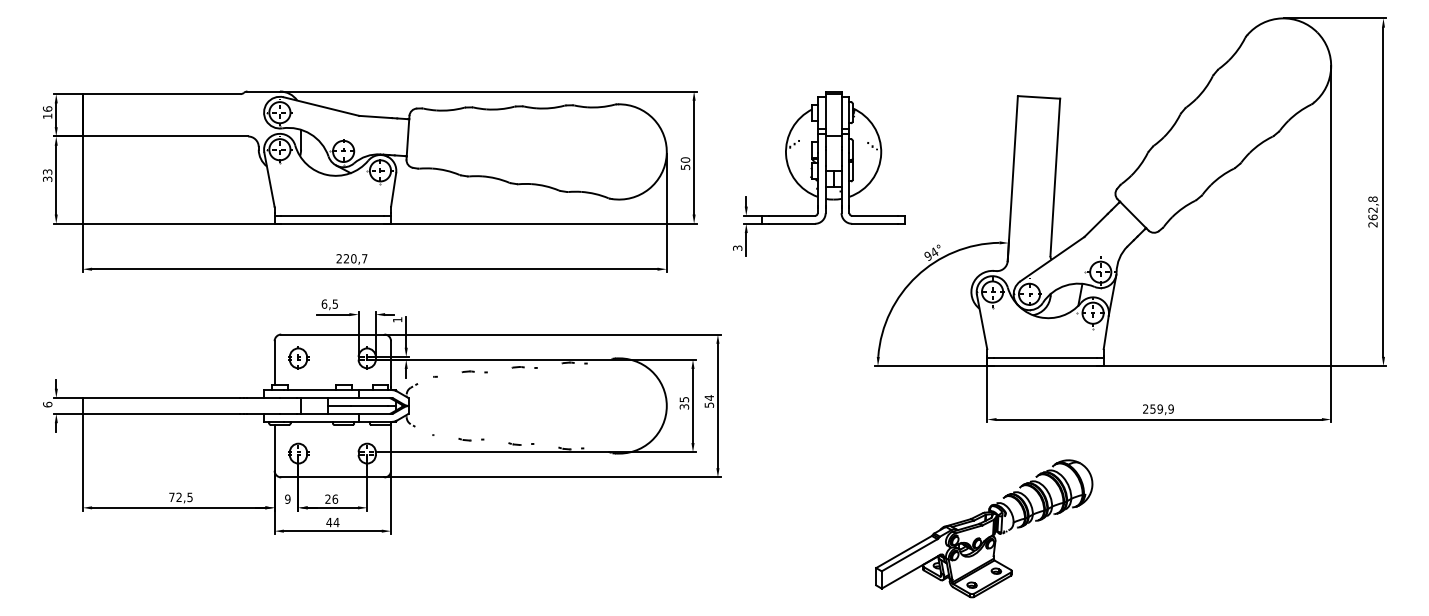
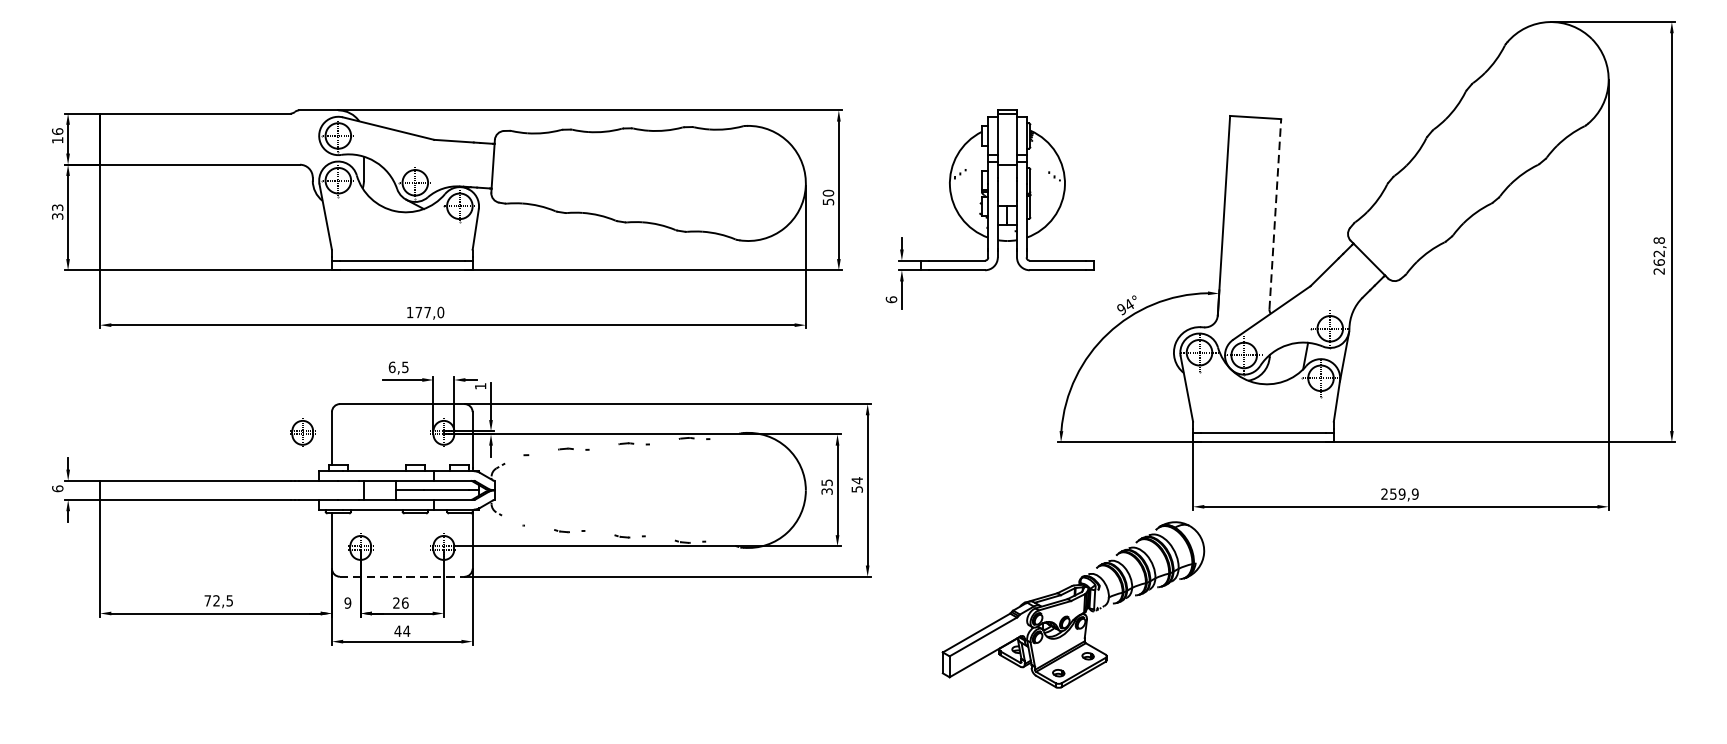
line: (1055, 177) -> (1275, 214), solid -> dashed
text: (737, 247) -> (891, 298), 3 -> 6
text: (351, 258) -> (424, 312), 220,7 -> 177,0
part: (298, 357) -> (302, 431), moved
line: (332, 477) -> (401, 576), solid -> dashed
part: (984, 528) -> (1073, 604), moved

